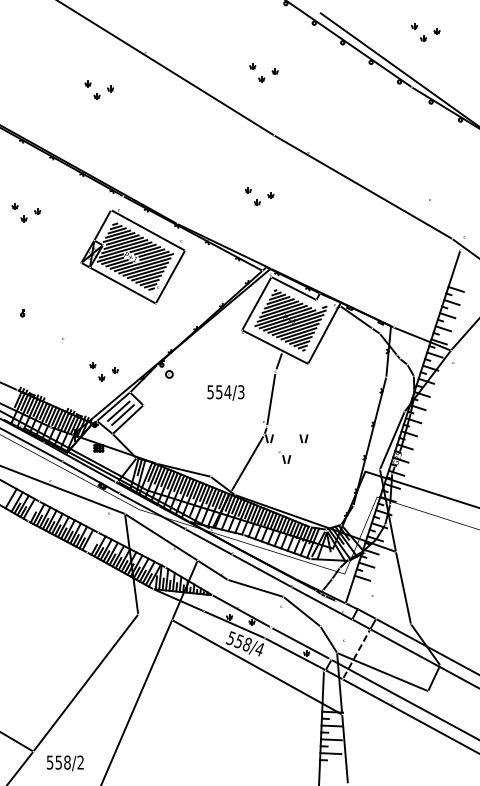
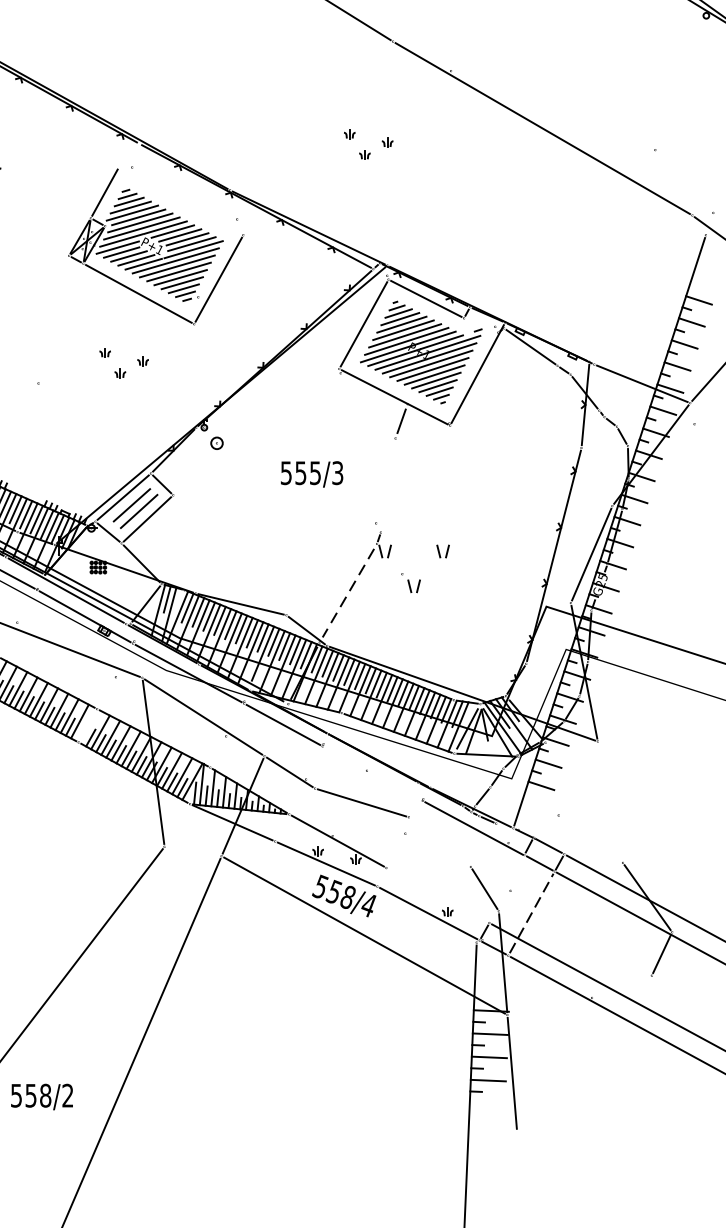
line: (147, 229) -> (180, 199), removed
part: (103, 371) -> (123, 362), moved
text: (227, 392) -> (314, 473), 554/3 -> 555/3
line: (271, 399) -> (388, 485), removed
line: (247, 464) -> (348, 594), solid -> dashed
line: (261, 570) -> (371, 772), removed
line: (403, 587) -> (610, 801), removed
line: (301, 611) -> (439, 841), removed
line: (300, 643) -> (437, 895), removed
line: (382, 671) -> (575, 942), removed

